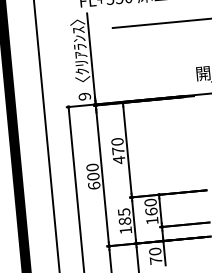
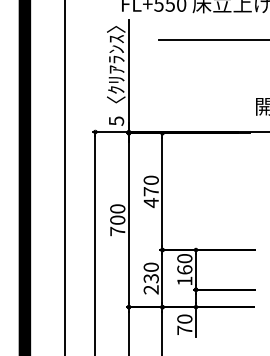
text: (84, 96) -> (116, 120), 9 -> 5
text: (94, 185) -> (117, 231), 600 -> 700
text: (124, 221) -> (150, 278), 185 -> 230

